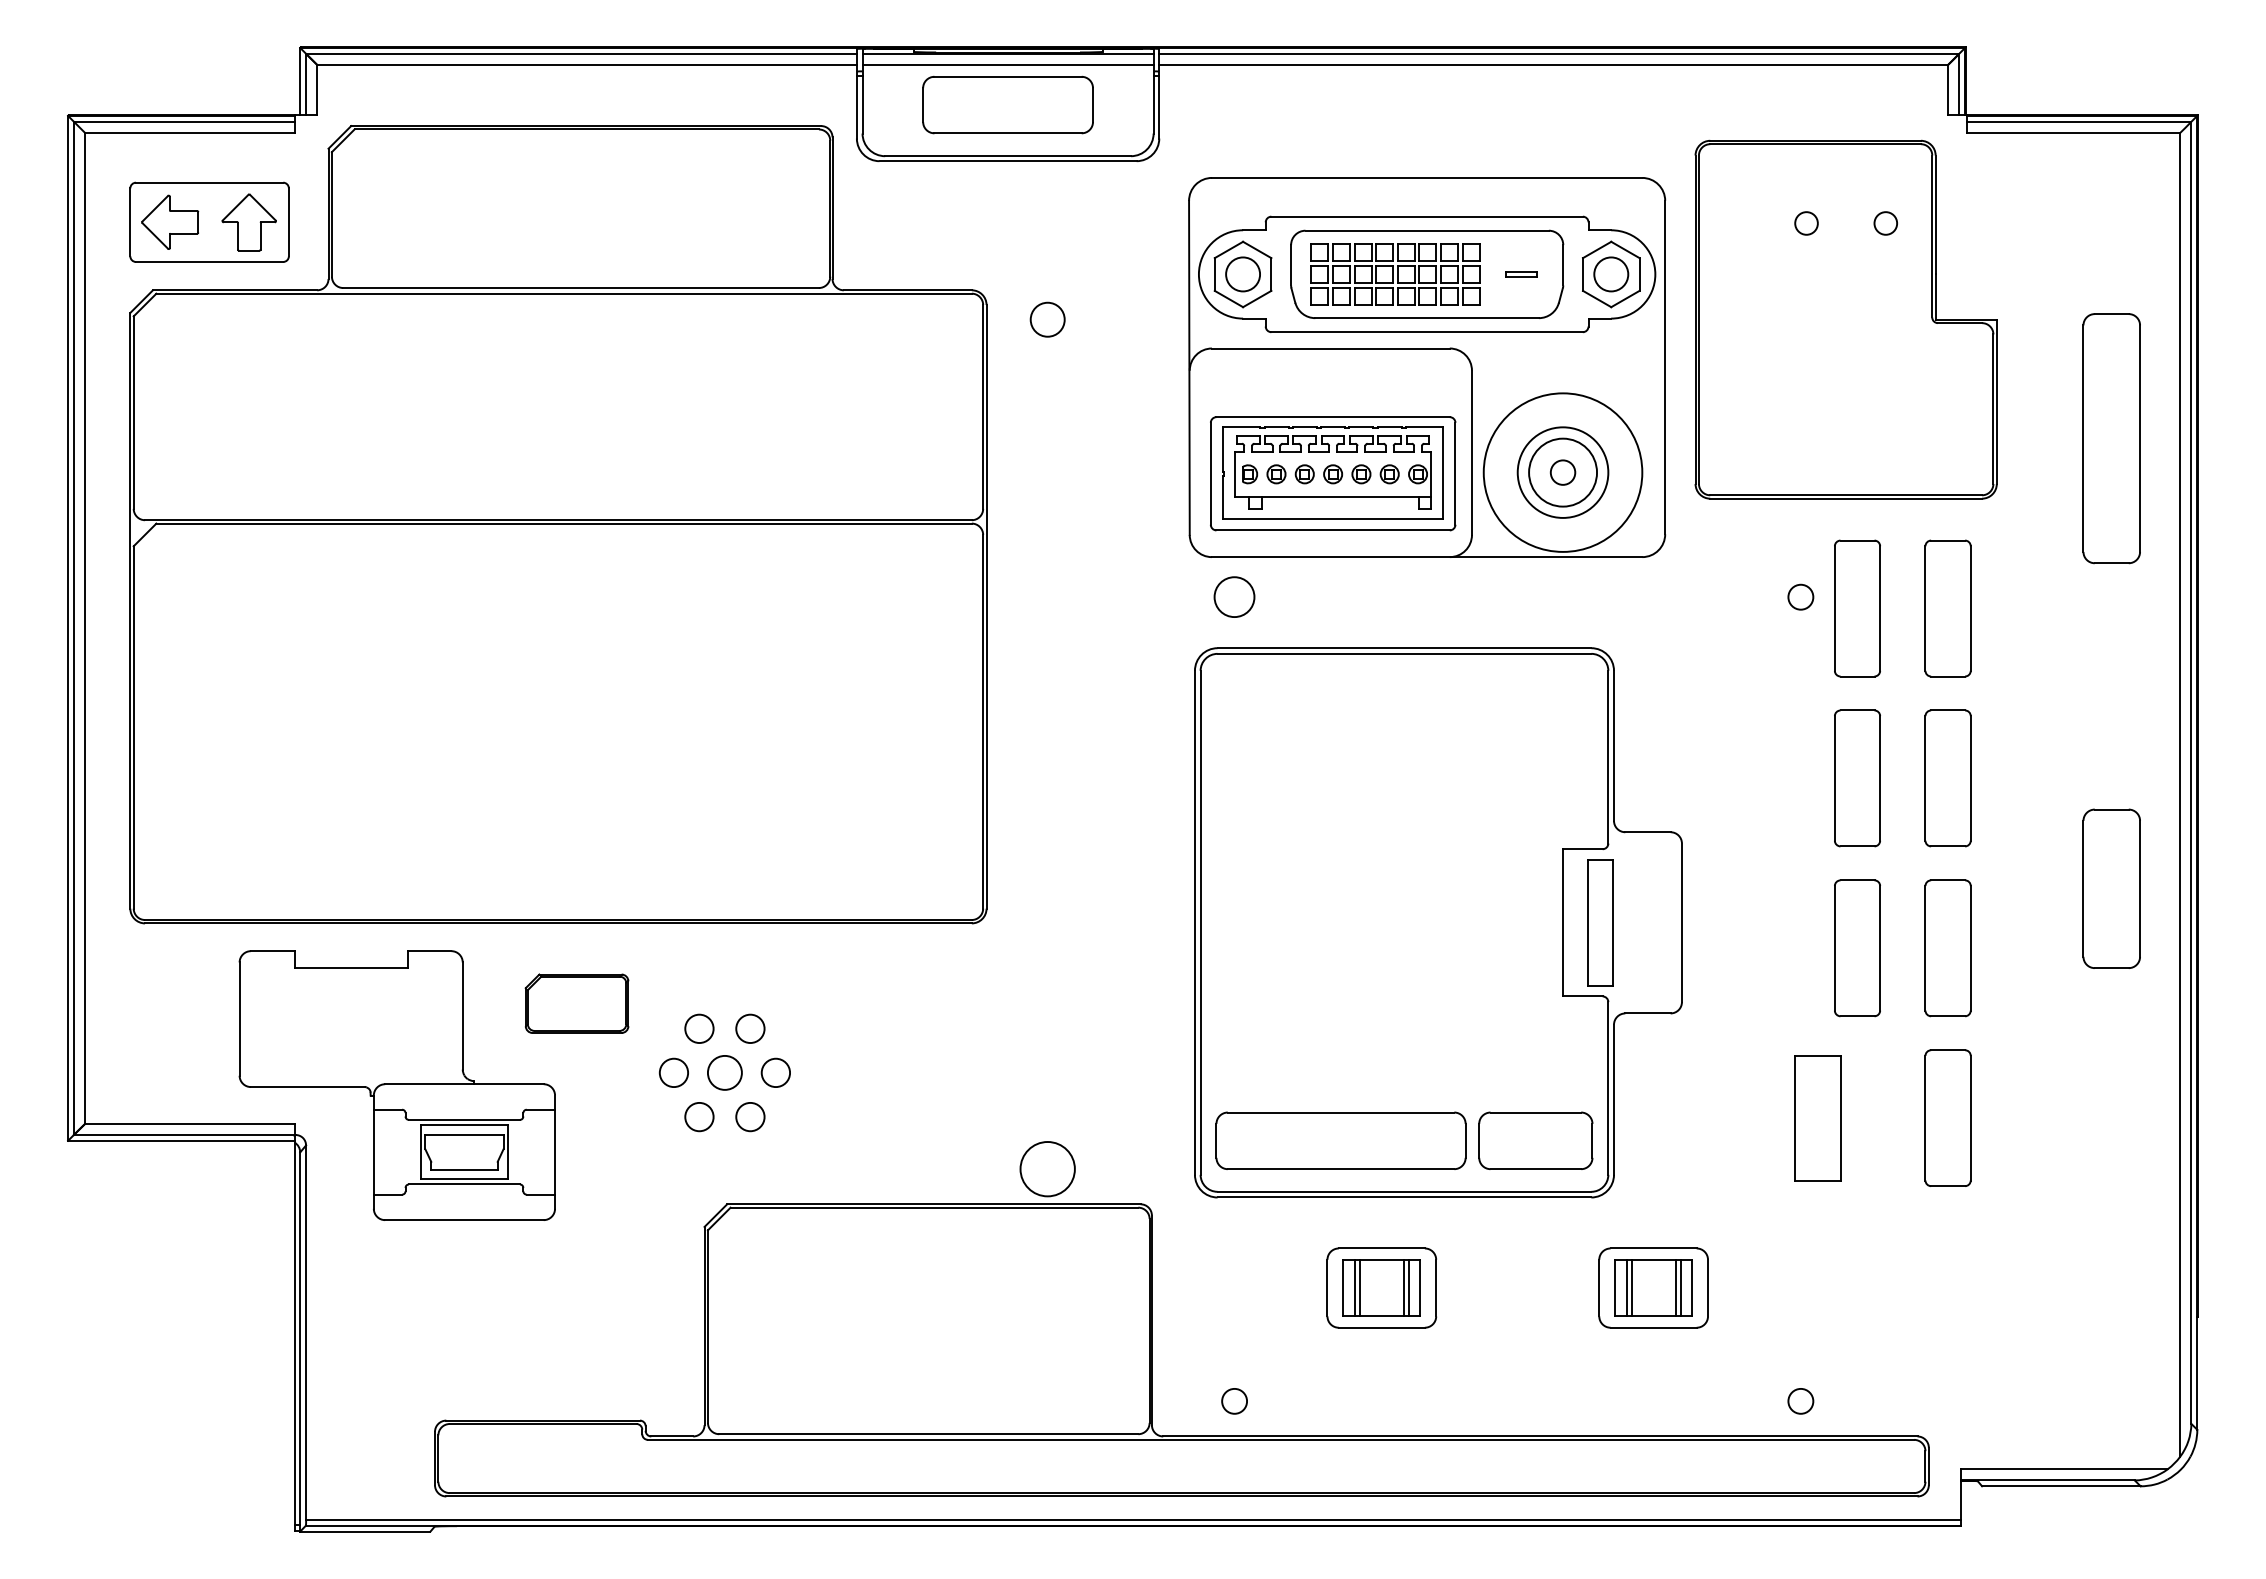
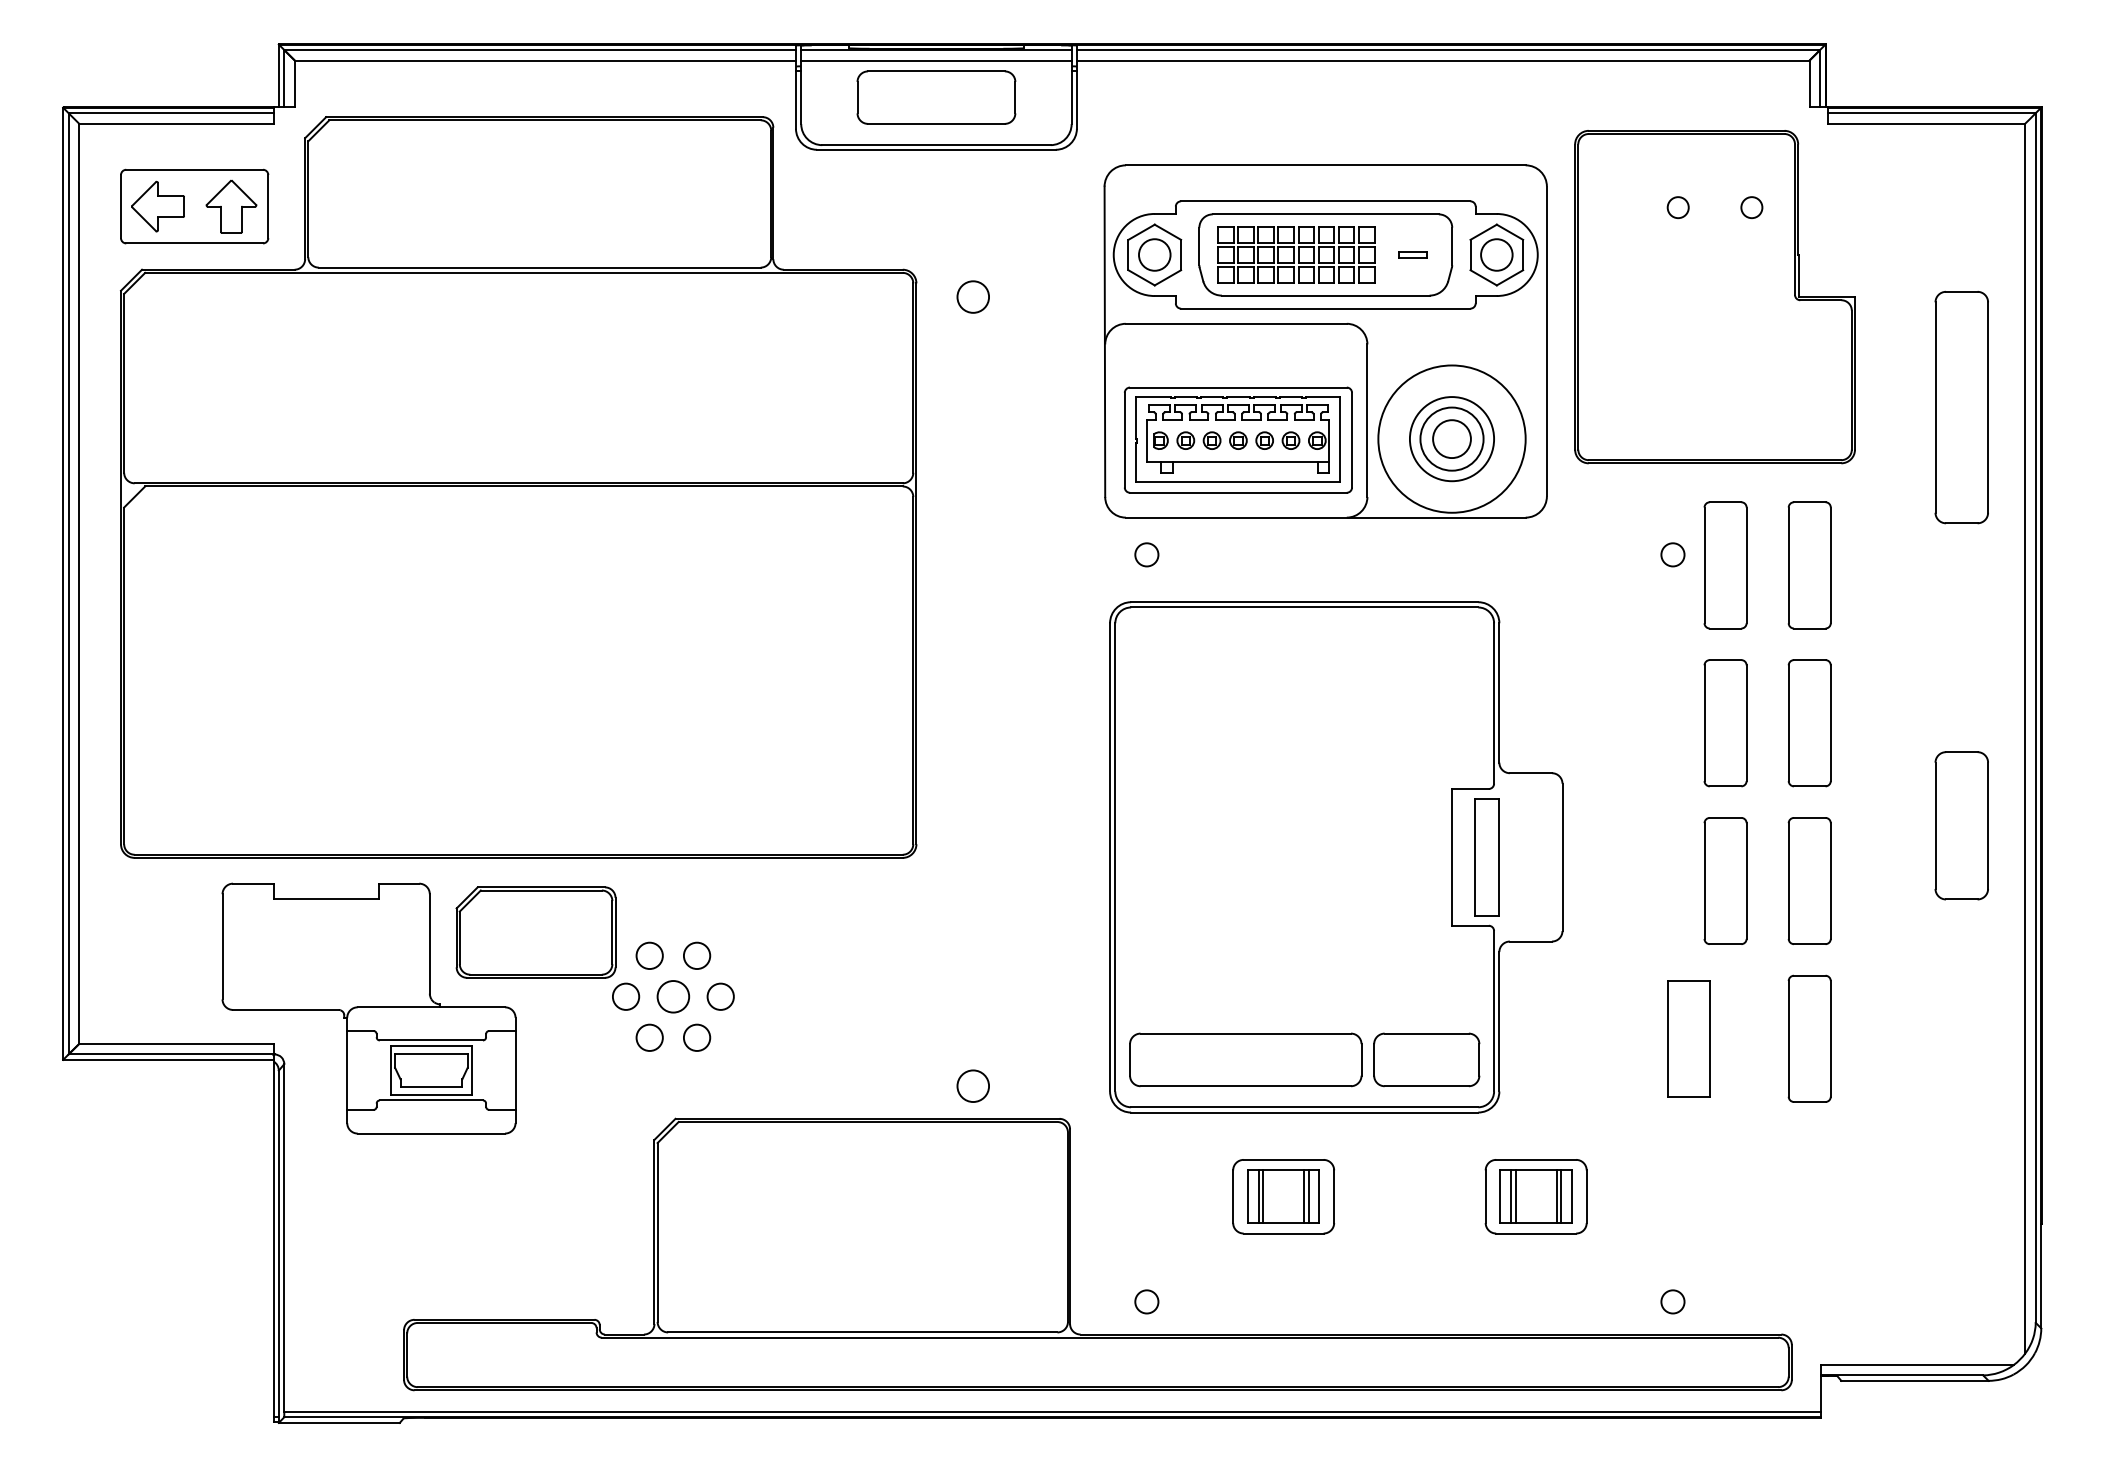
circle: (1562, 473) -> (1451, 439), size x1.67
circle: (1234, 596) -> (1146, 554), size x0.62
part: (576, 1003) -> (535, 932), size x1.67
circle: (1047, 1169) -> (973, 1086), size x0.62

